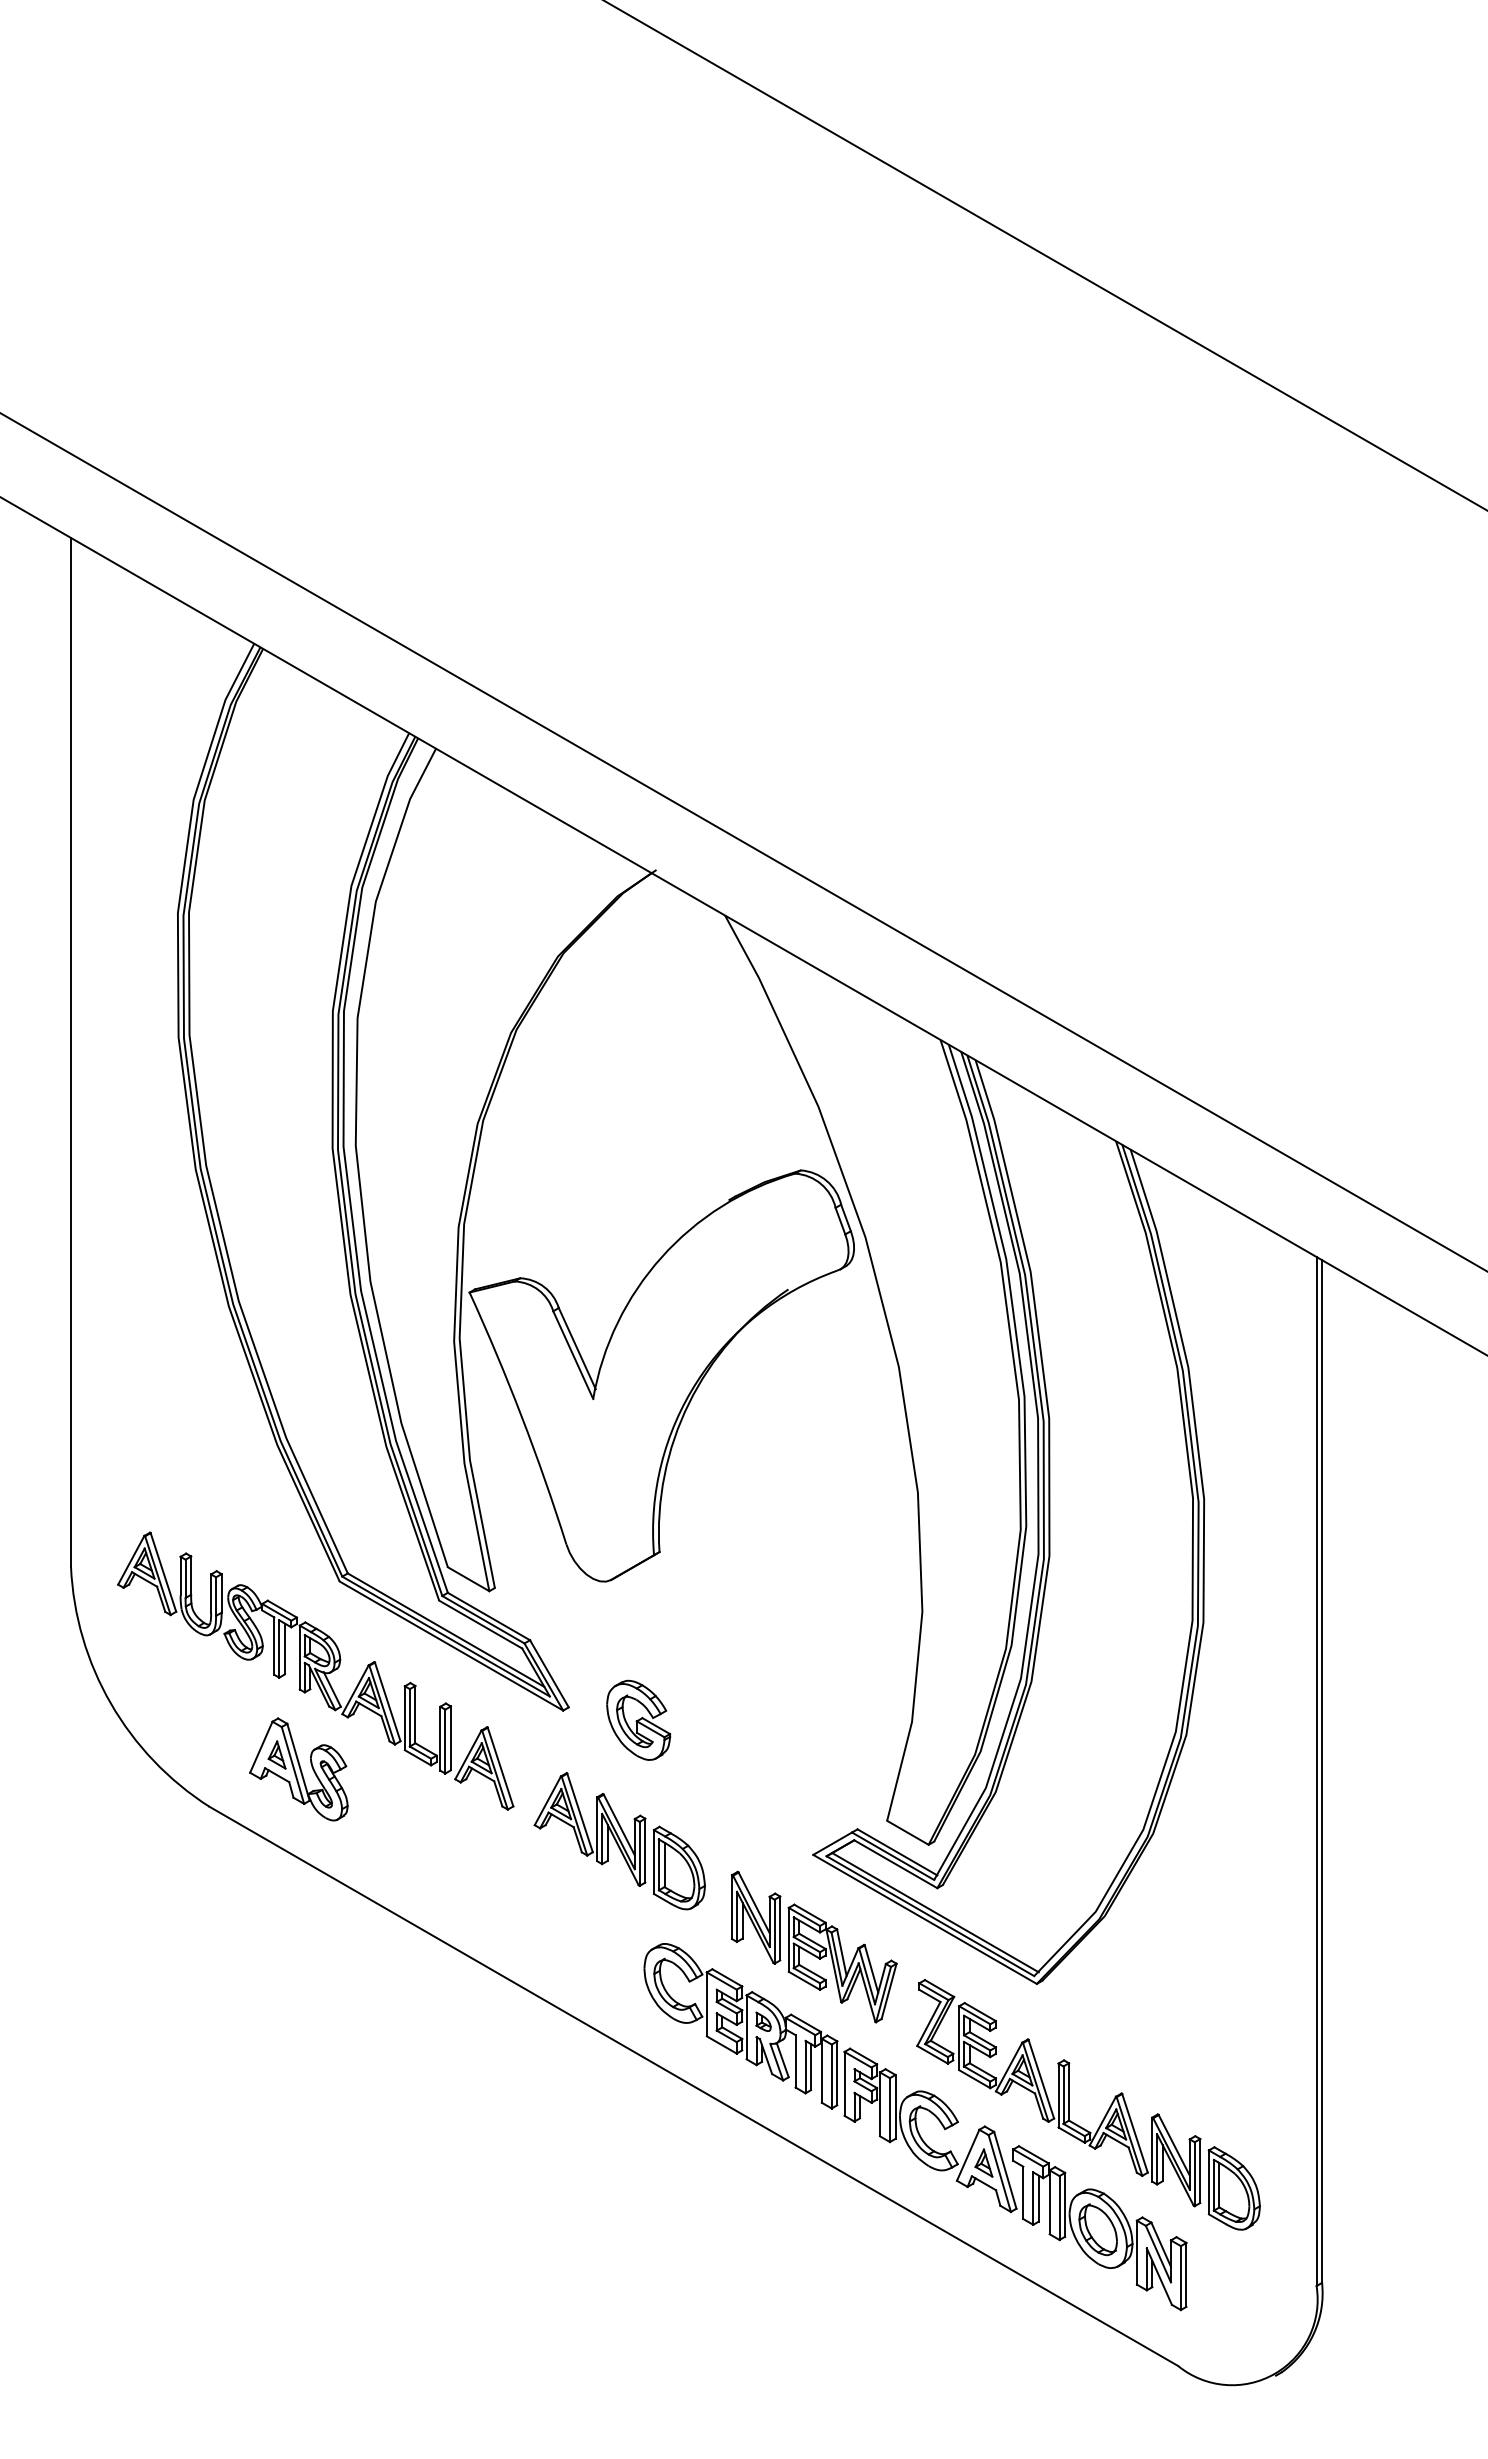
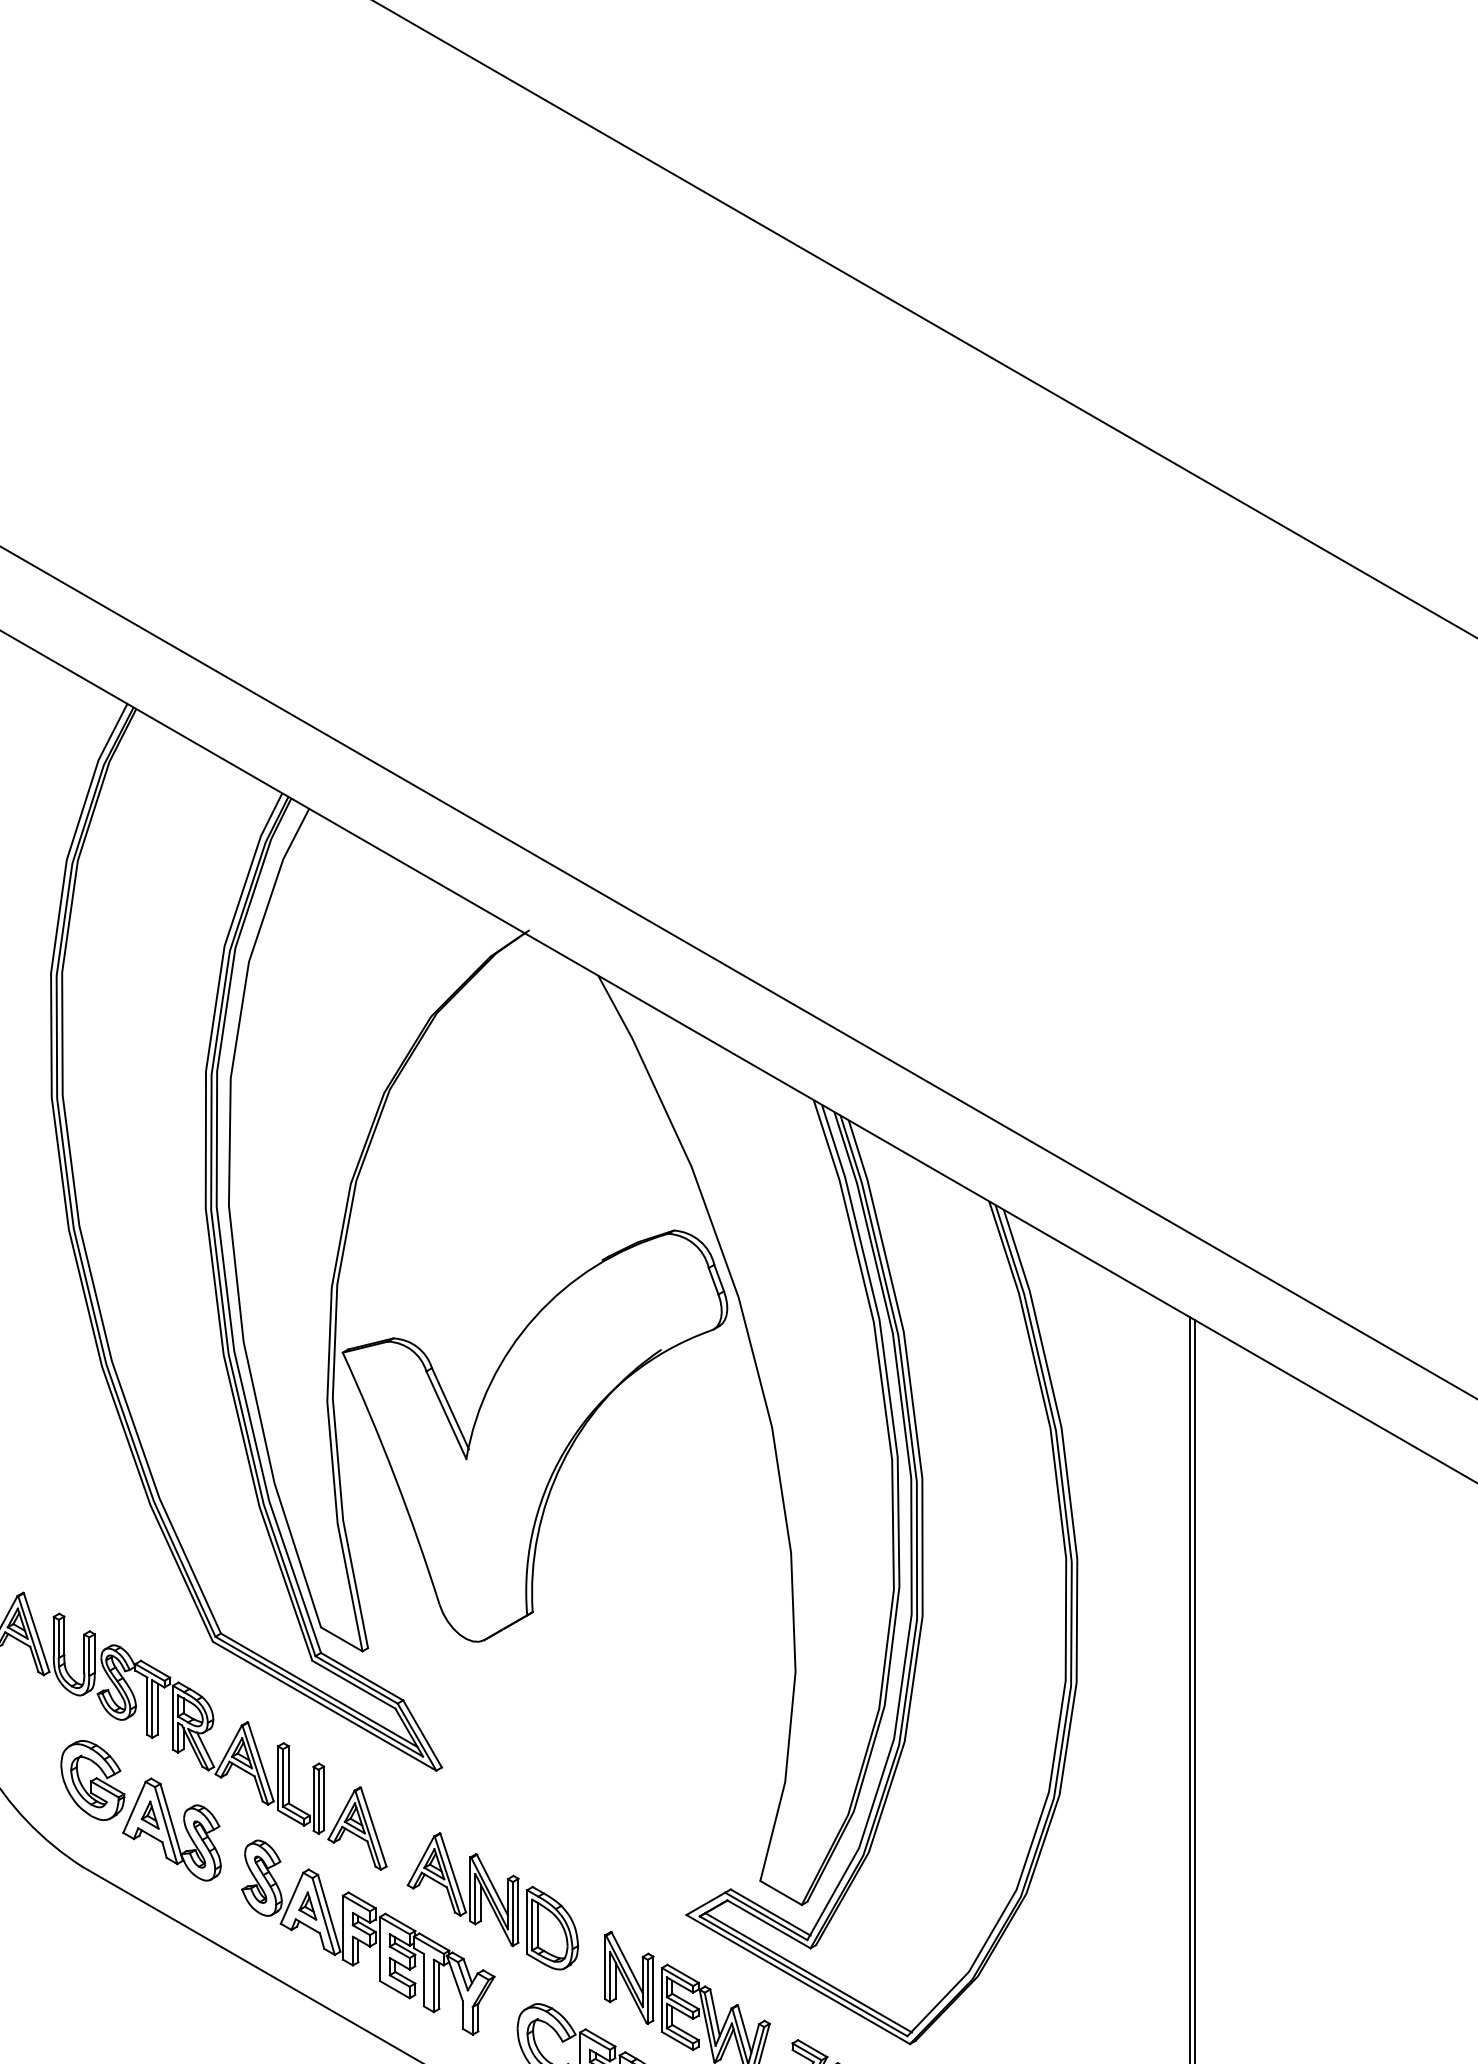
part: (638, 1719) -> (92, 1779), moved
part: (495, 1877) -> (368, 1937), added

